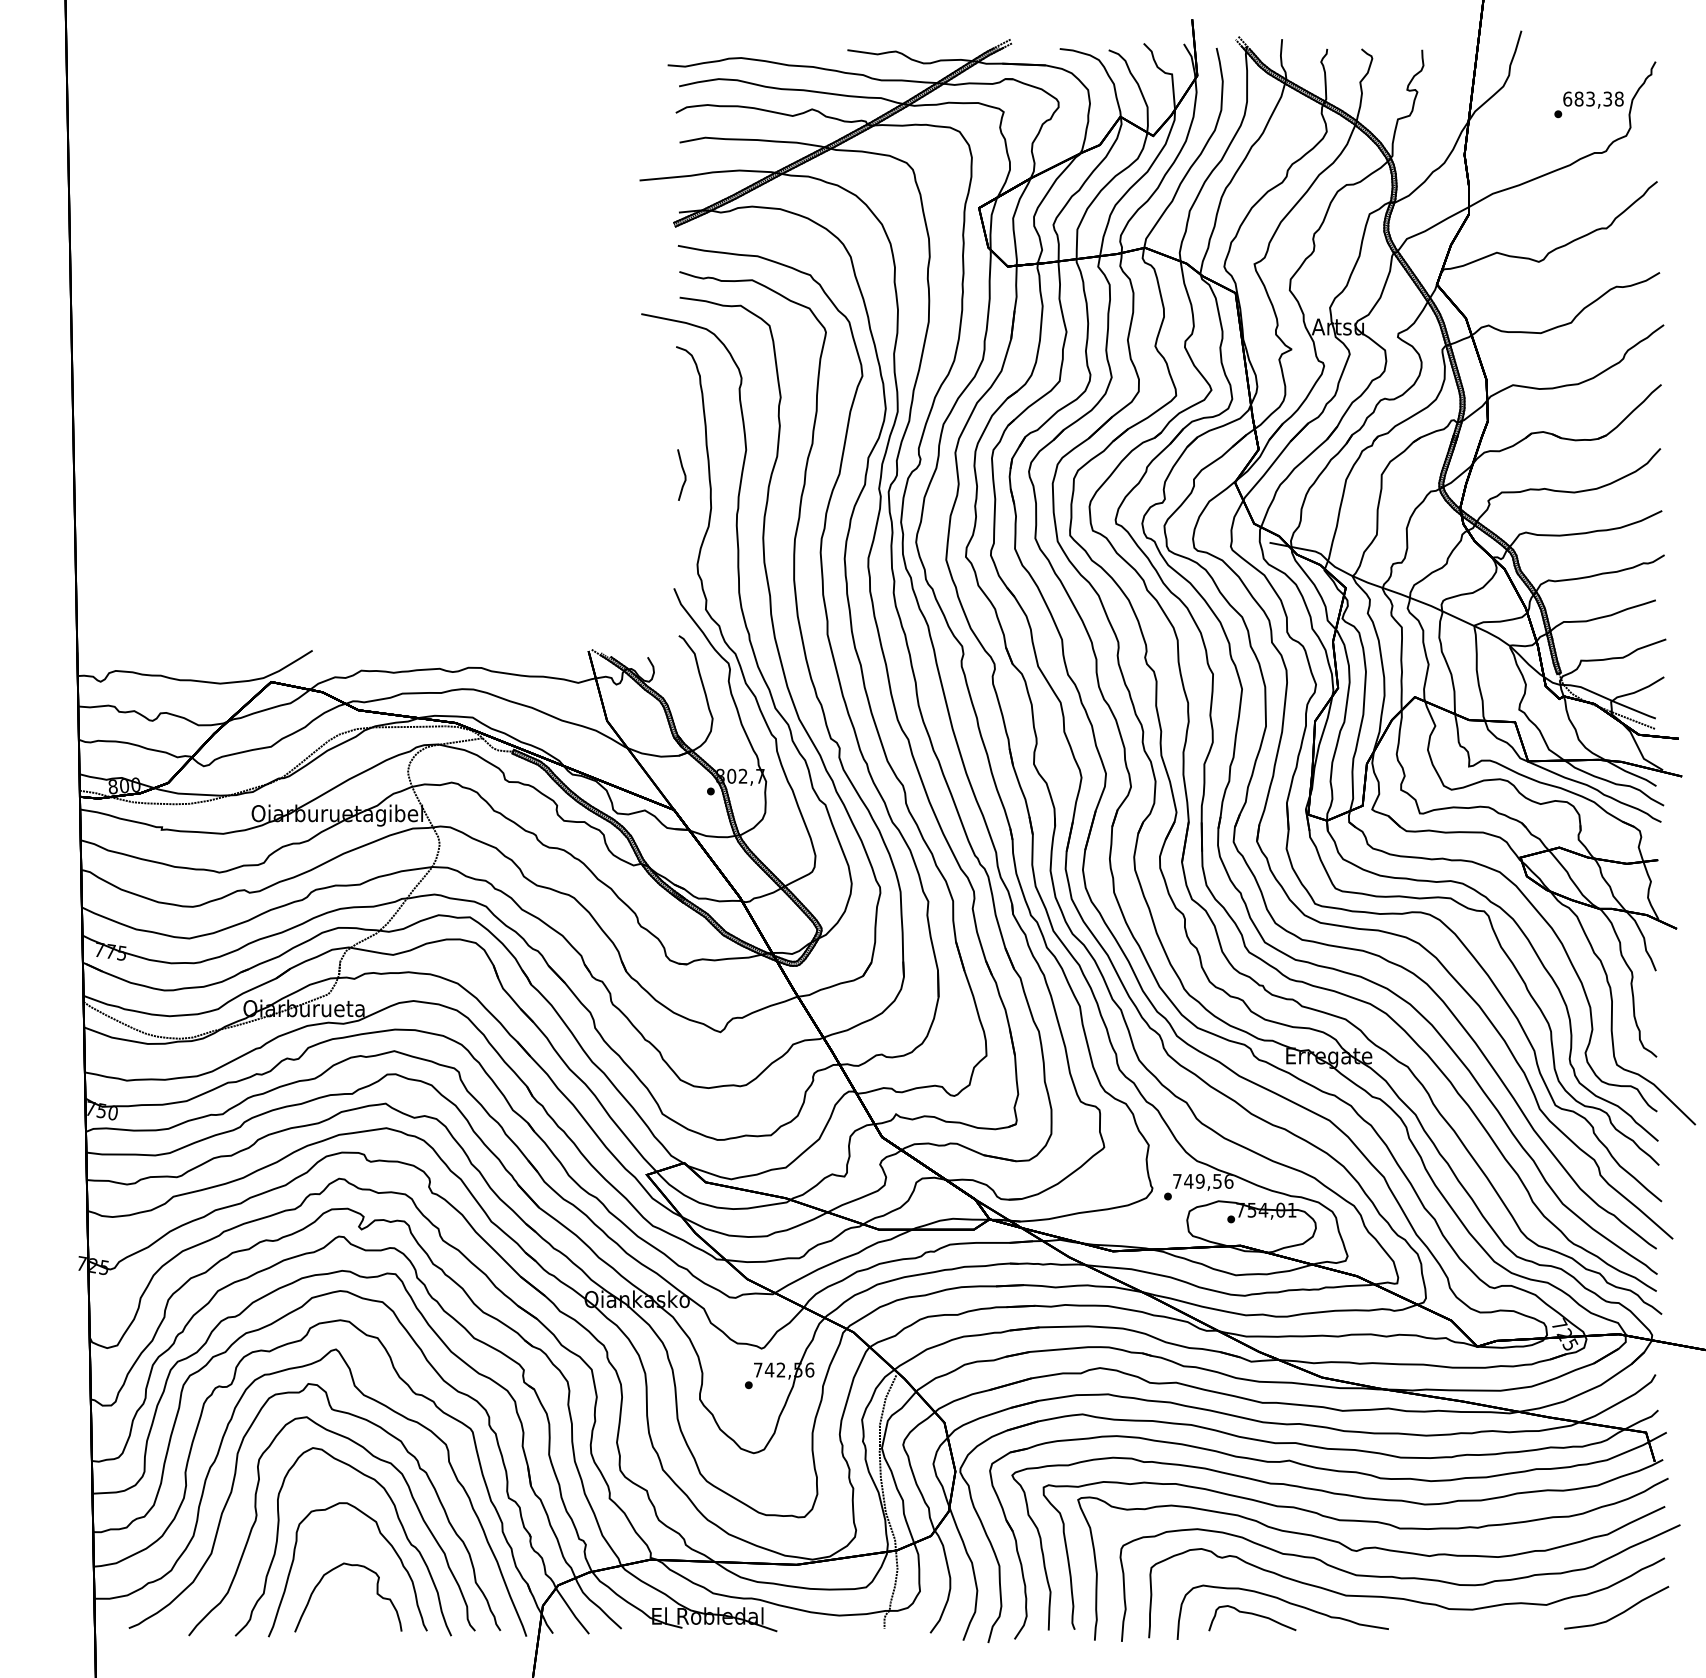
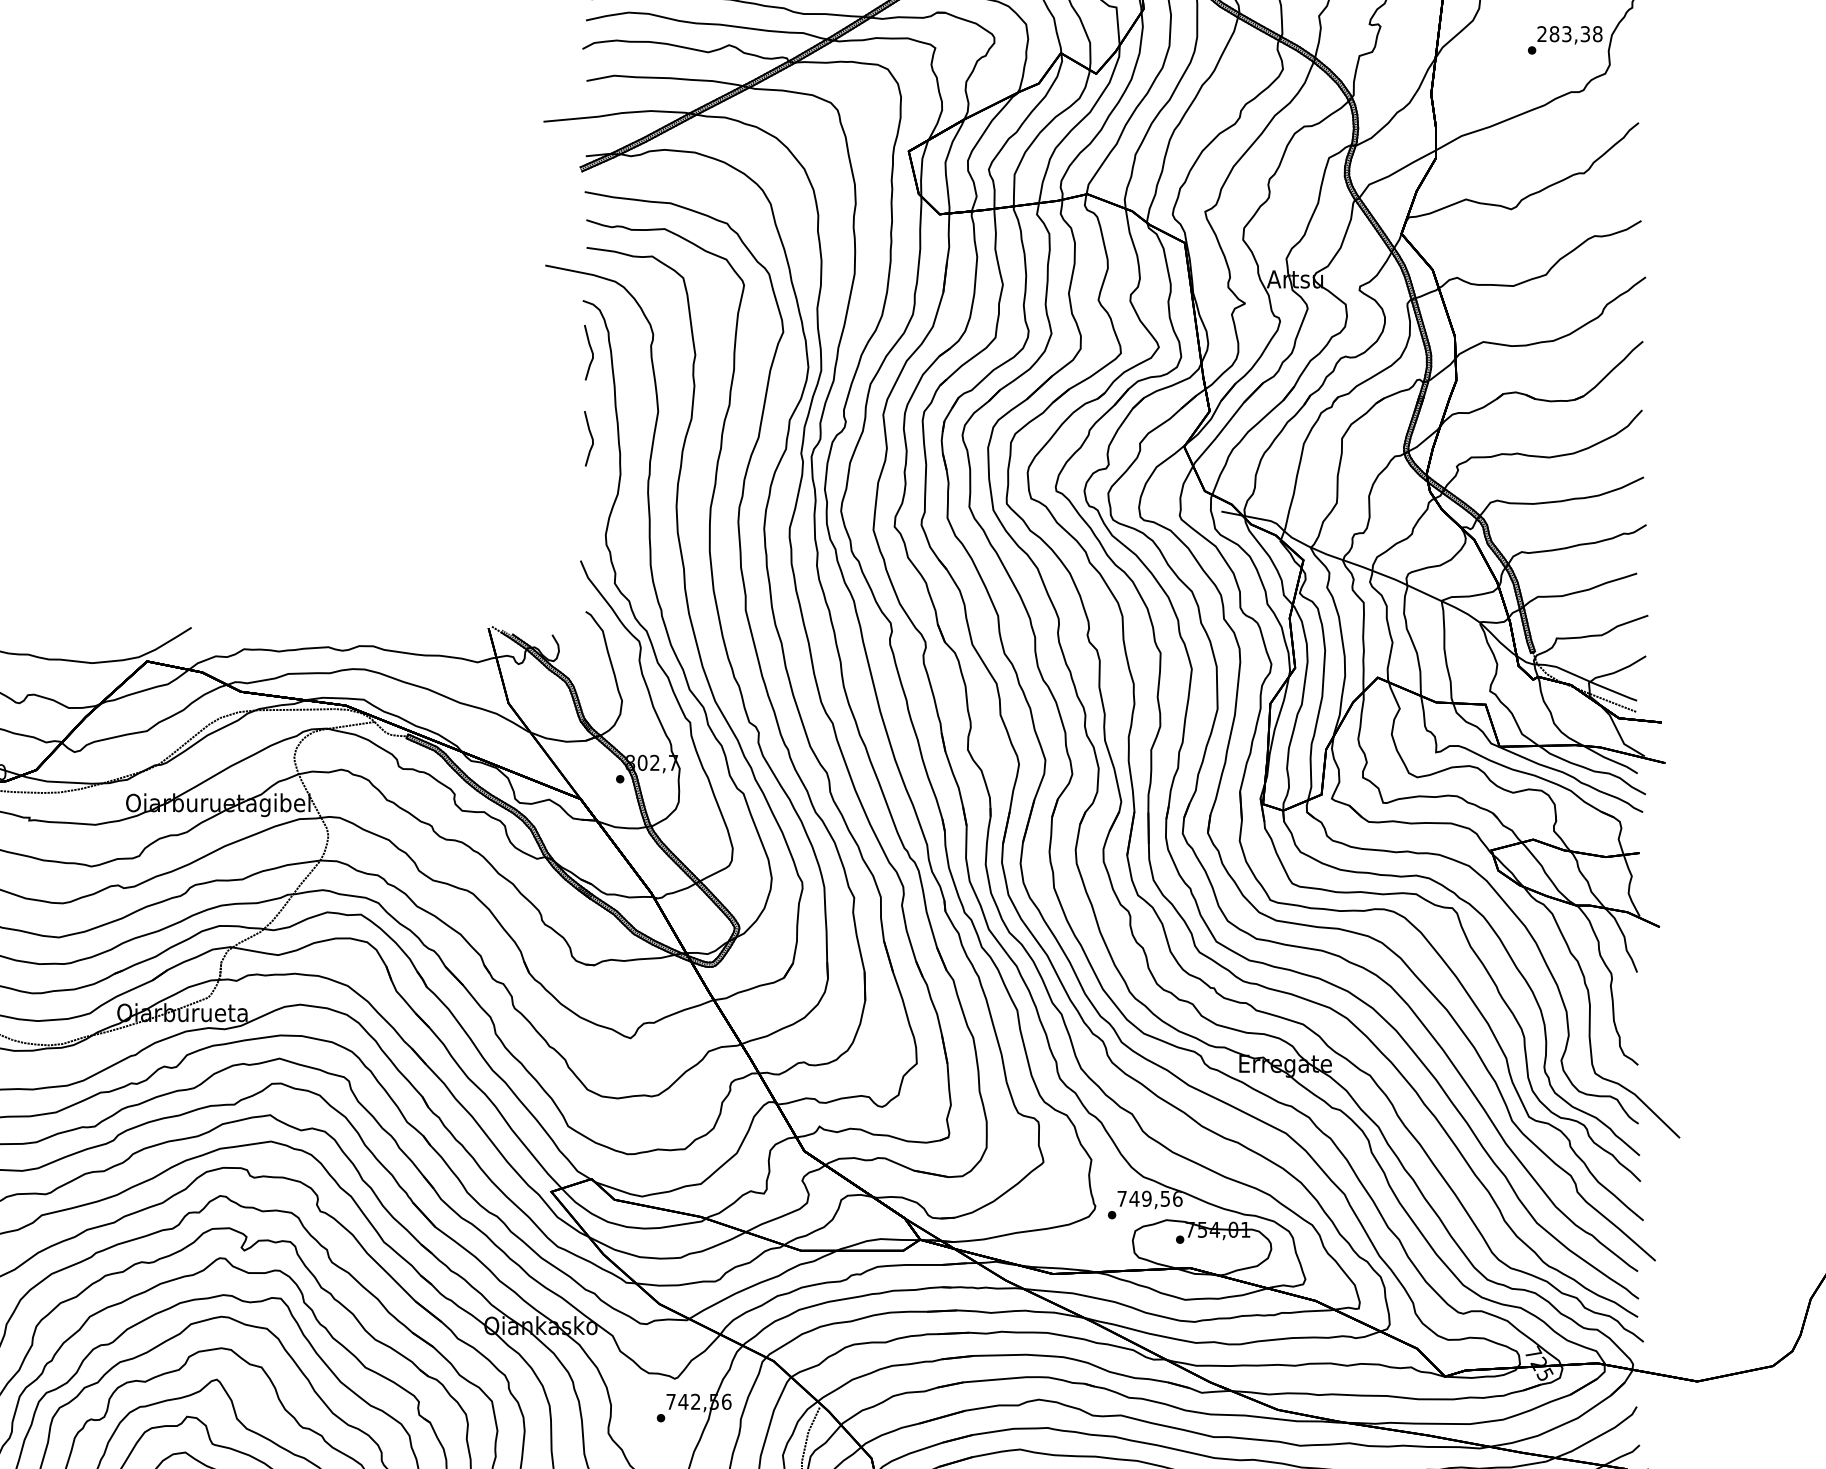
text: (1567, 98) -> (1542, 33), 683,38 -> 283,38
curve: (683, 393) -> (590, 350), added

